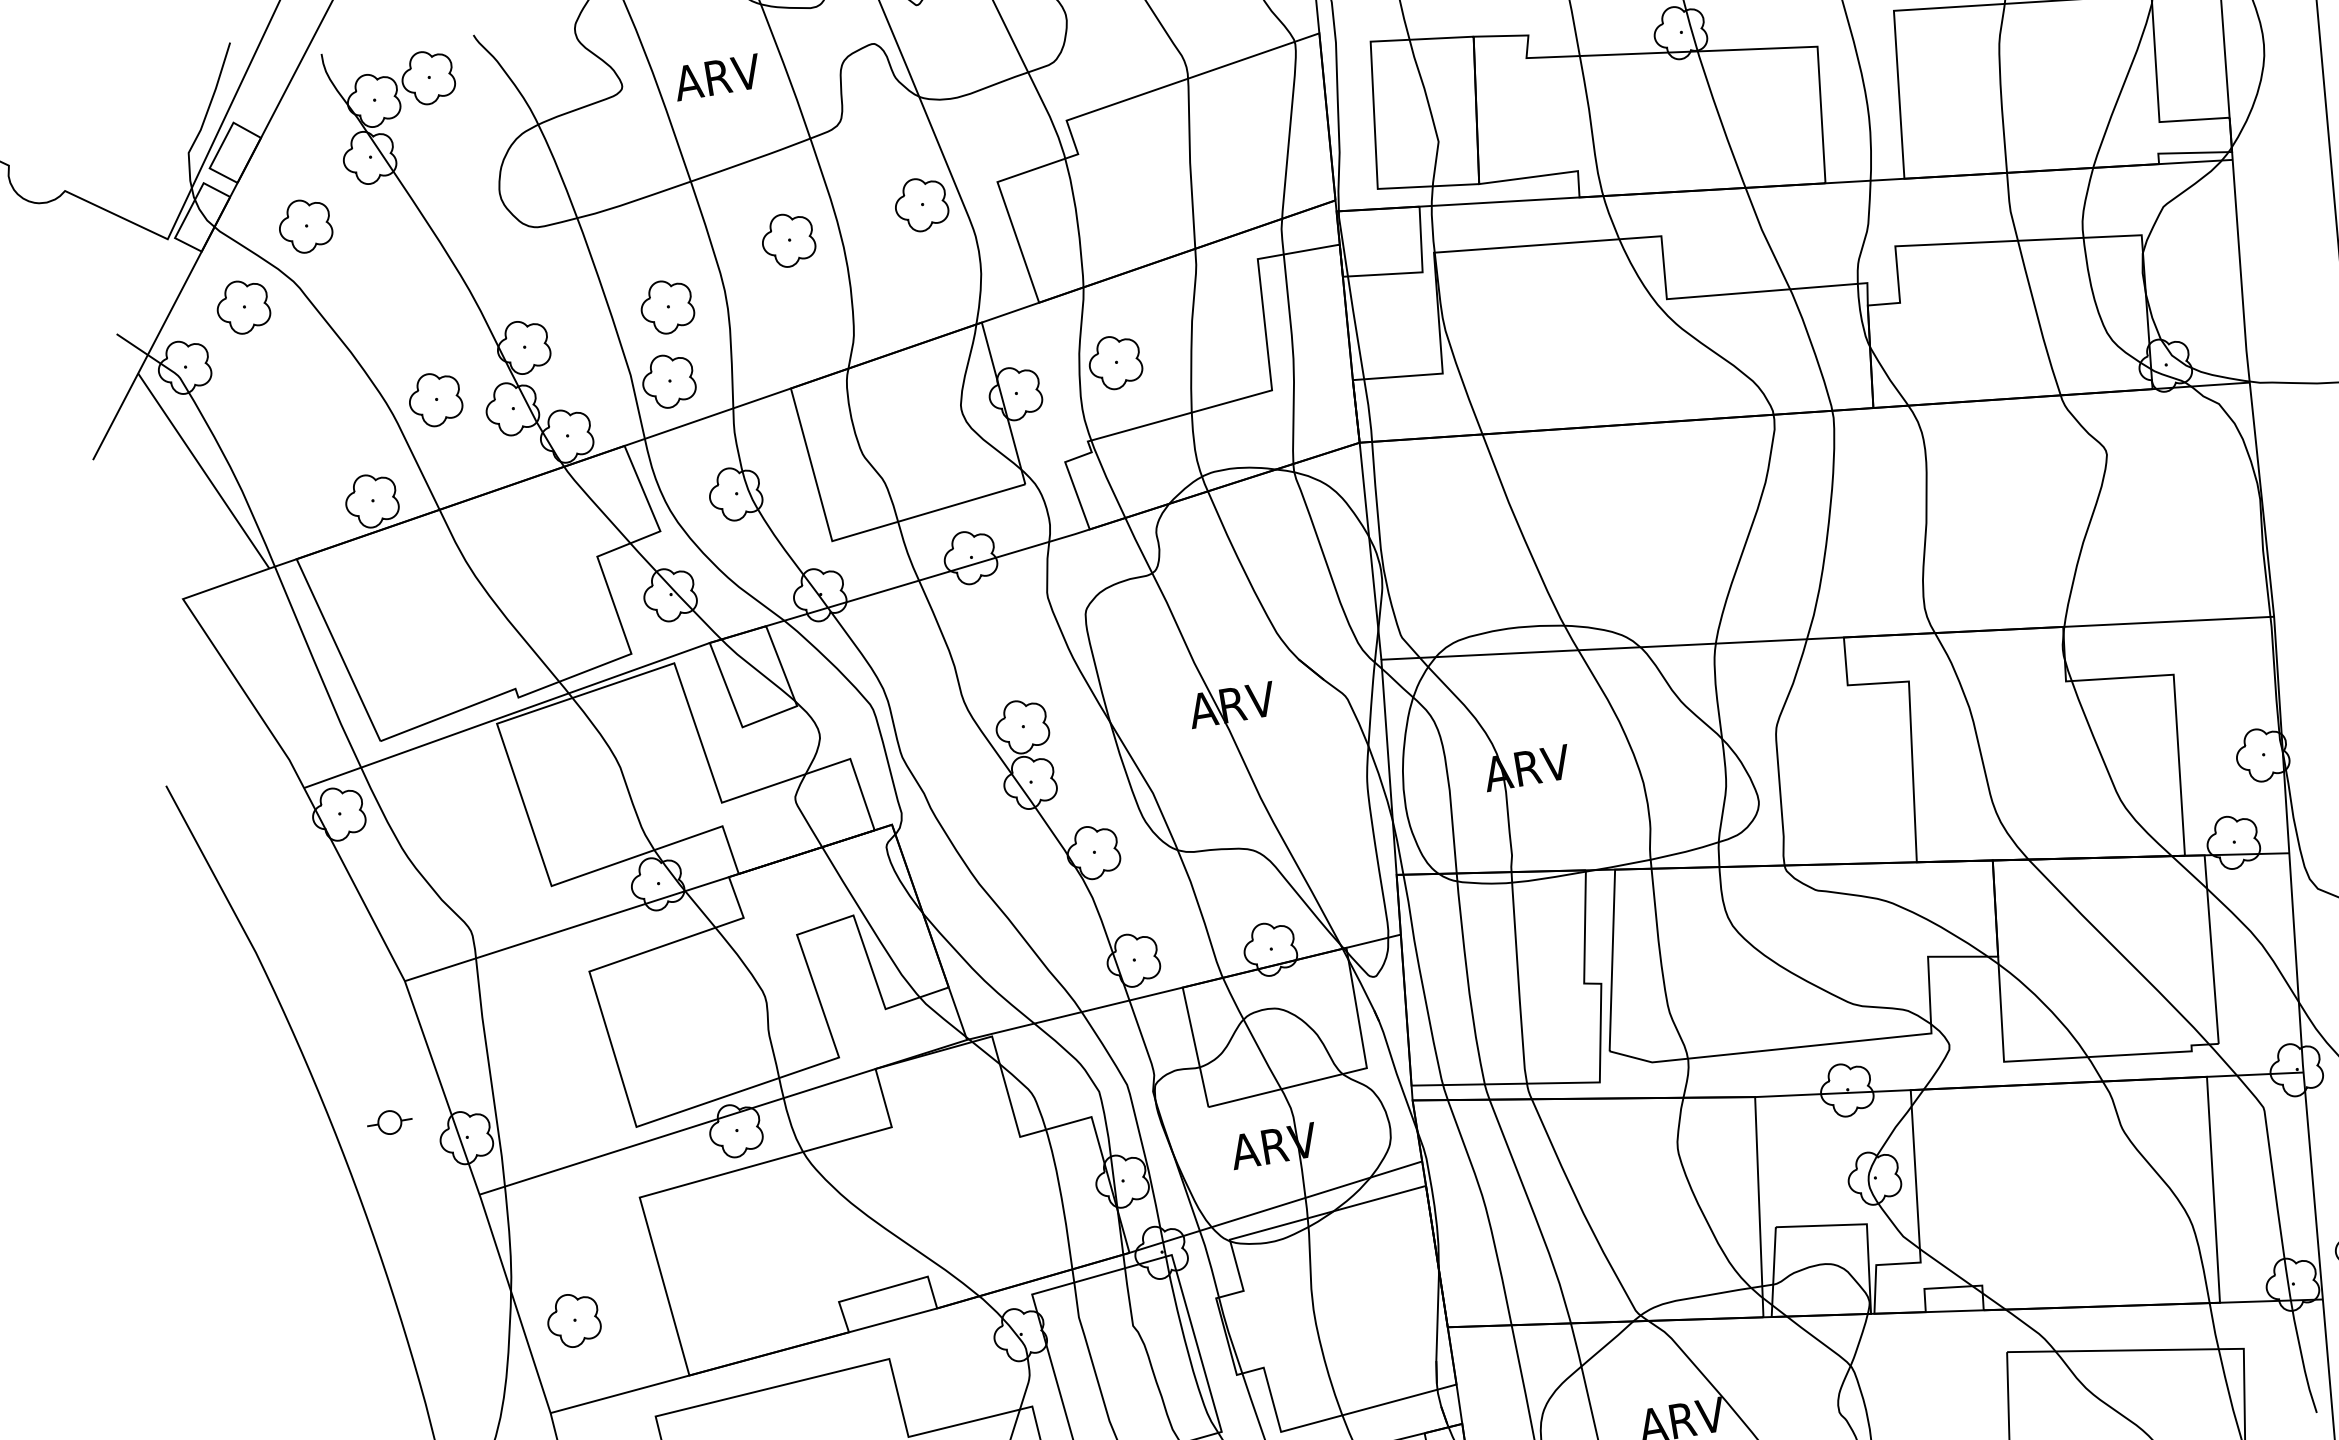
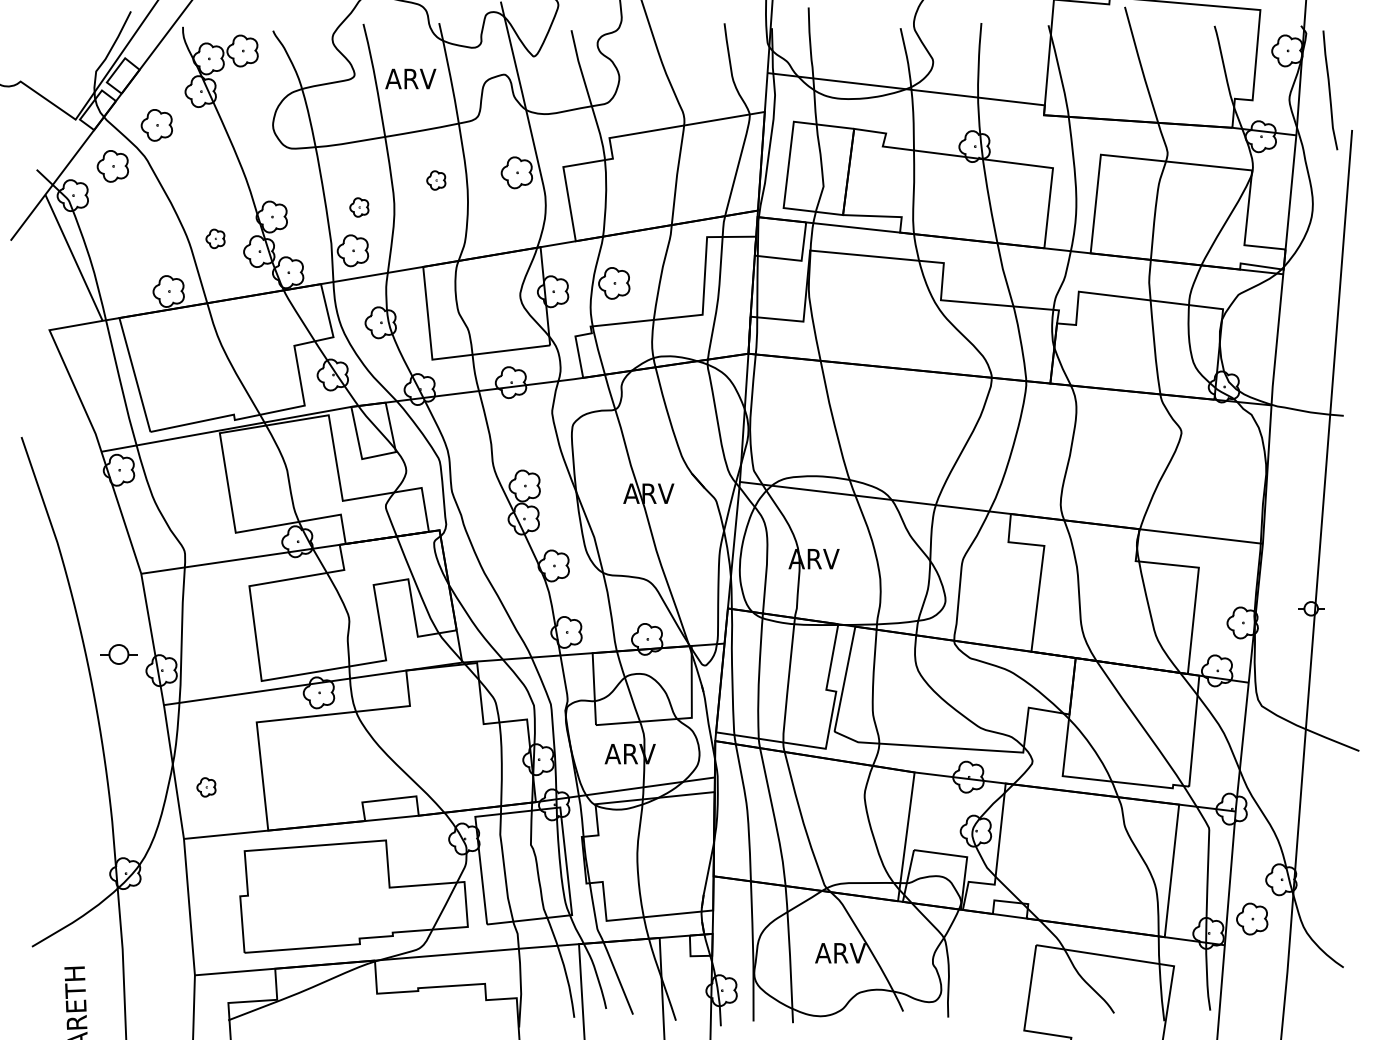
part: (788, 240) -> (436, 180), size x0.6
part: (667, 306) -> (359, 207), size x0.6
part: (435, 399) -> (215, 238), size x0.6
part: (389, 1122) -> (118, 654), size x1.4
part: (573, 1320) -> (206, 787), size x0.6

